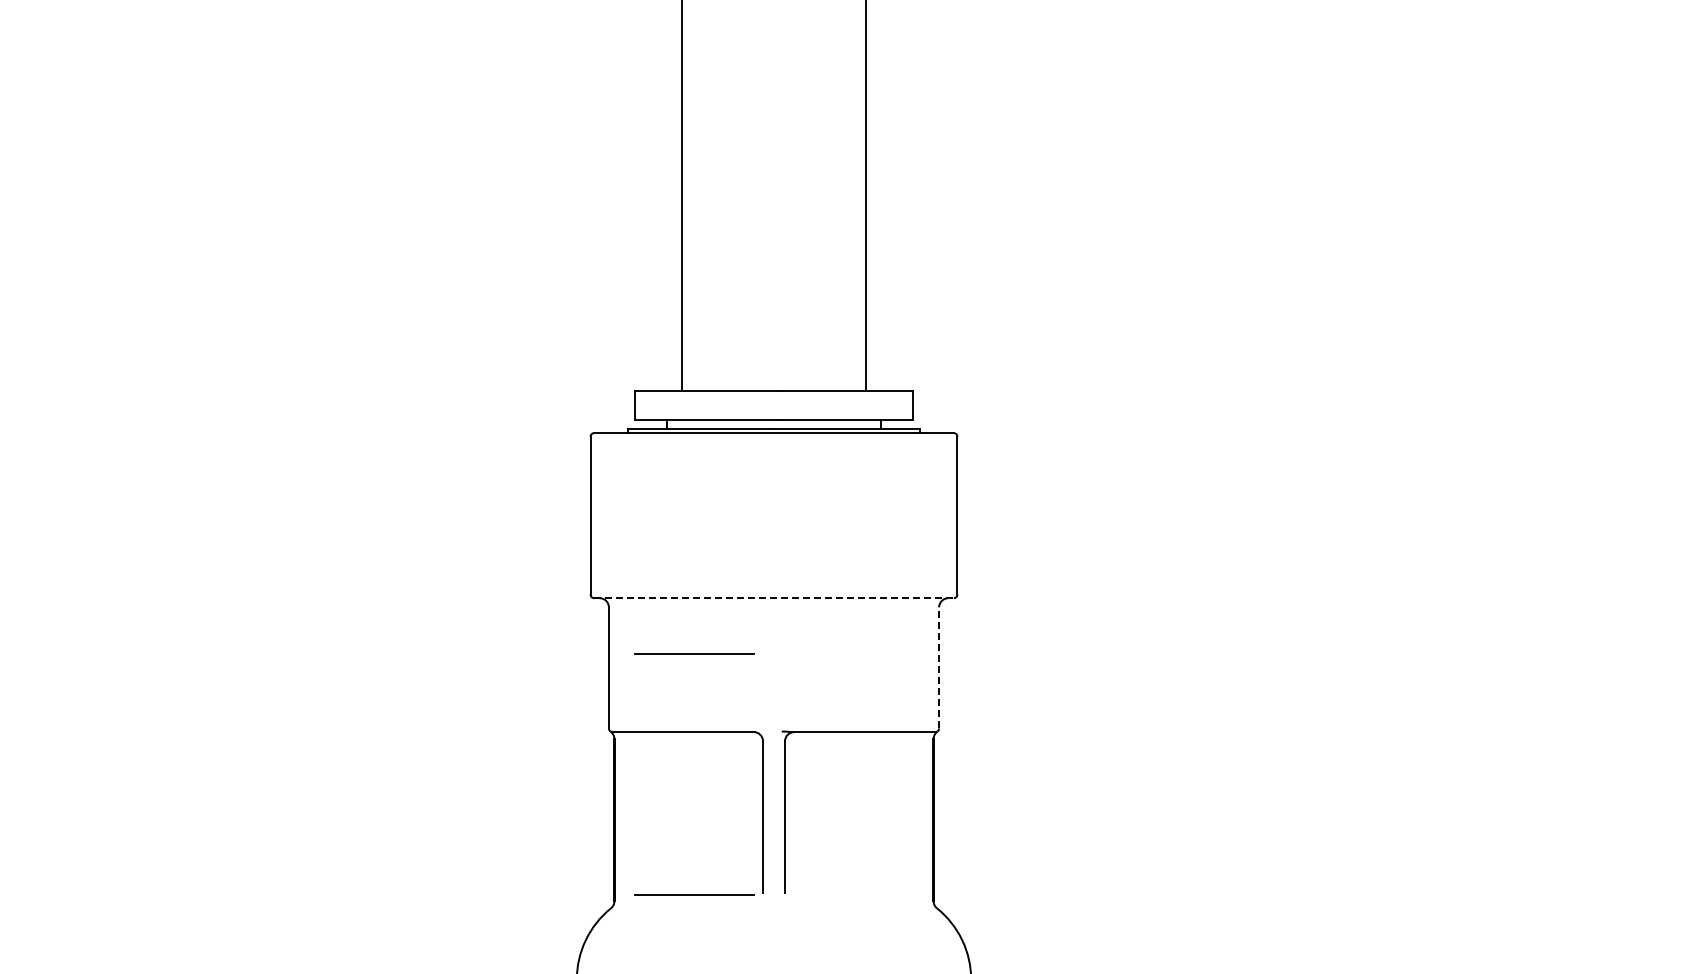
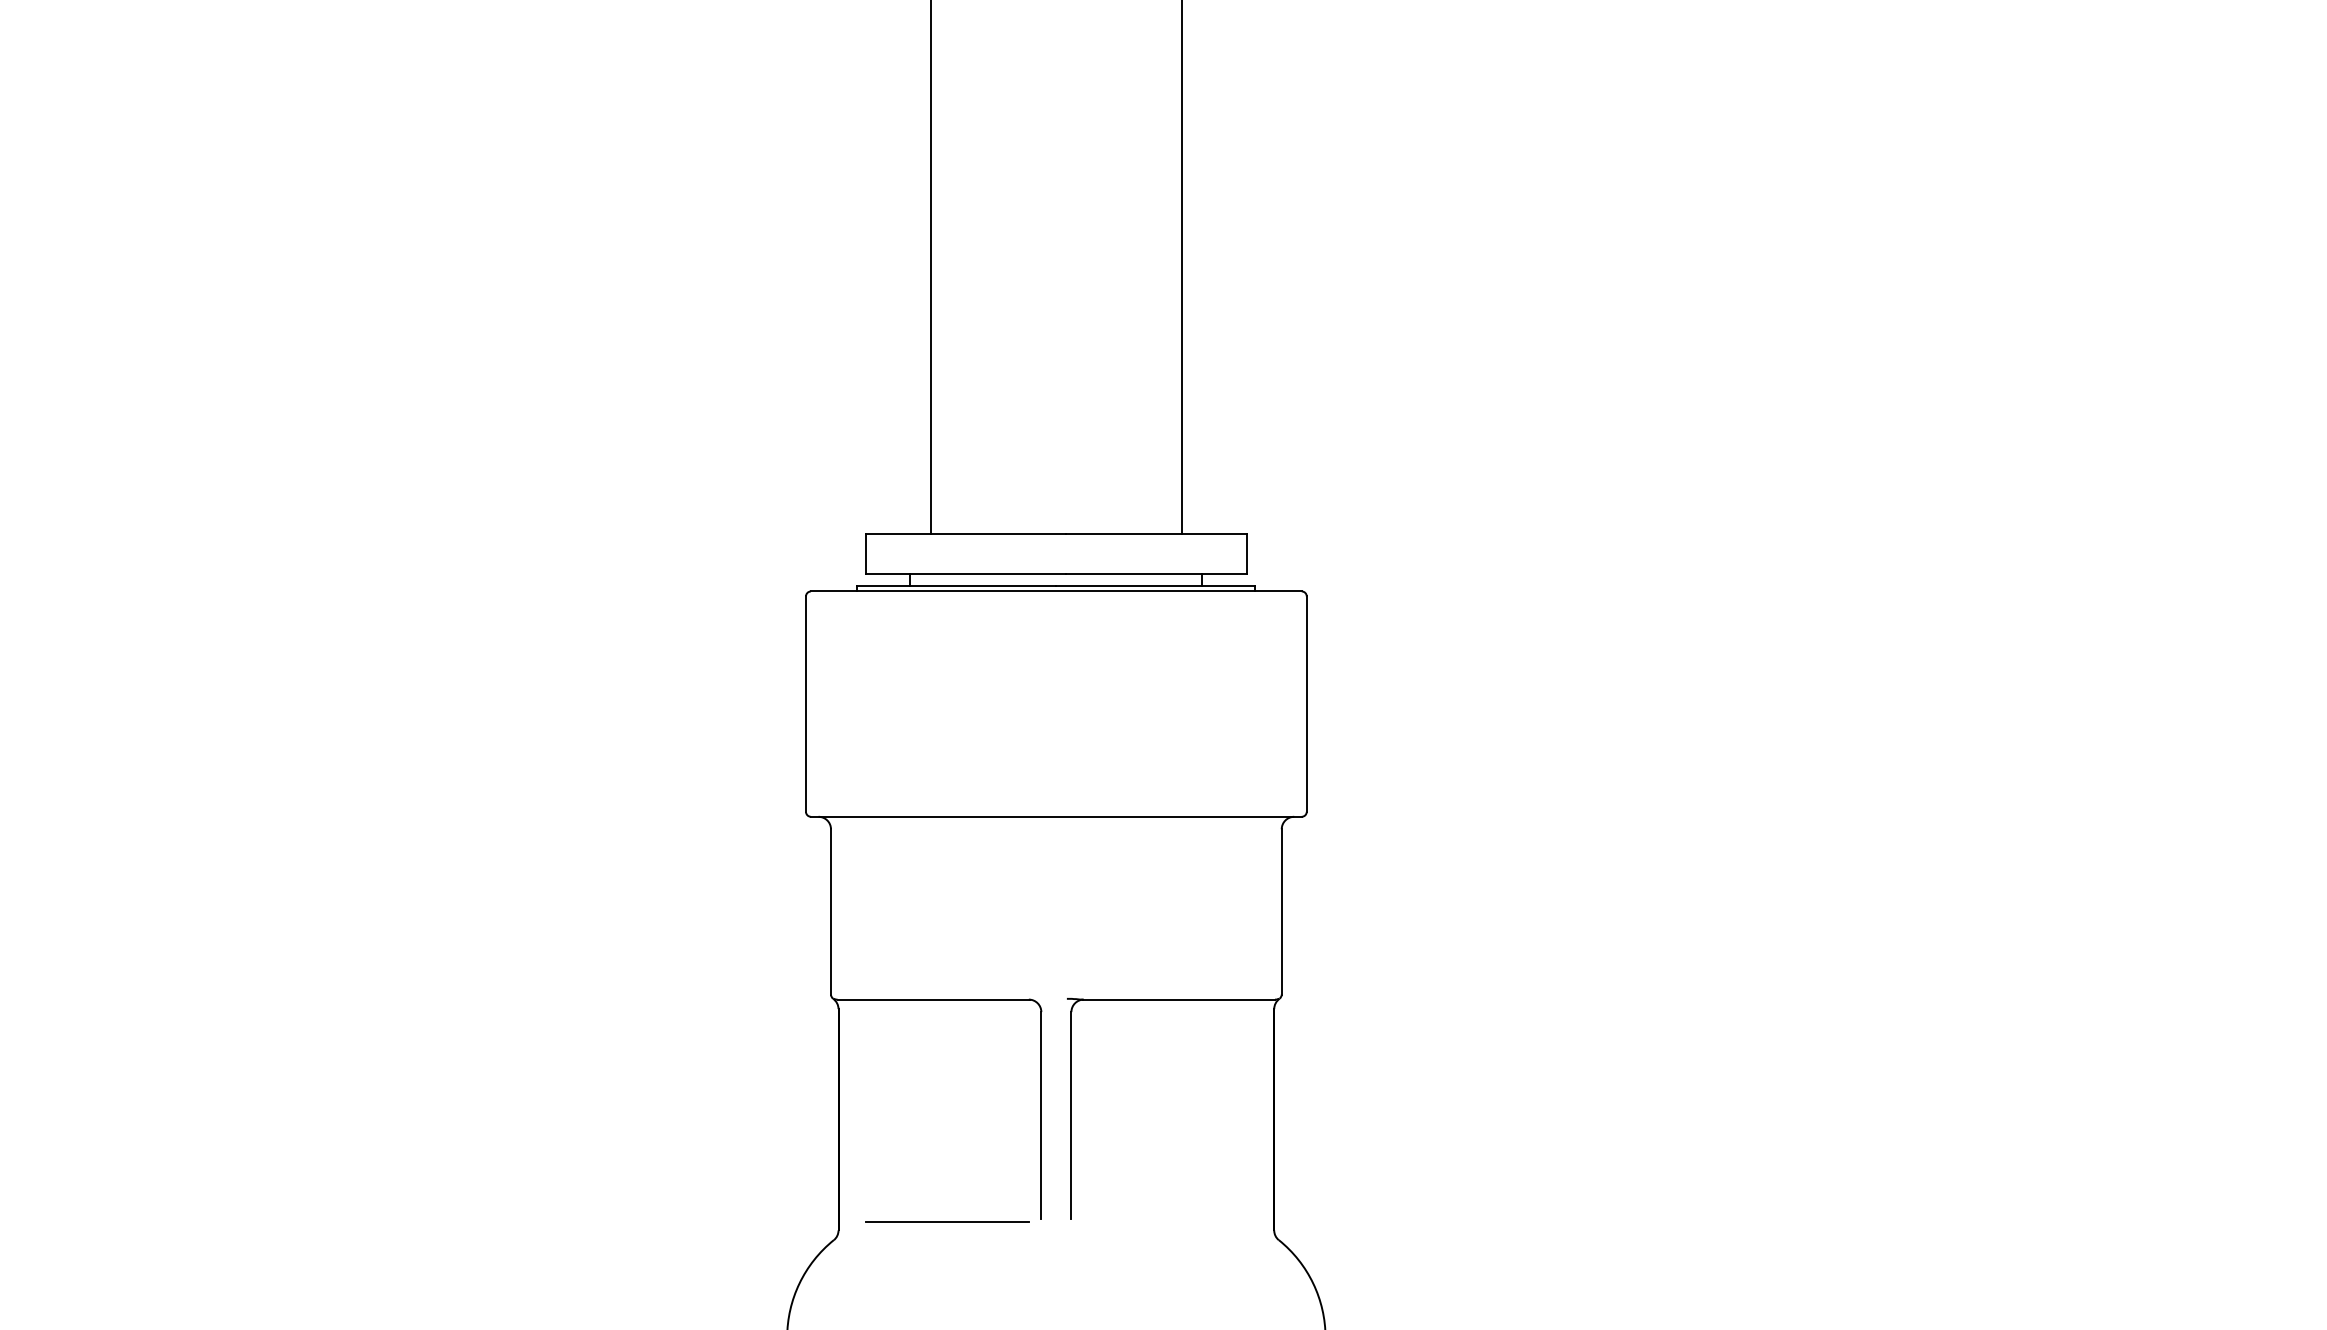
line: (774, 598) -> (1057, 817), dashed -> solid
line: (694, 653) -> (947, 892), removed
line: (939, 667) -> (1282, 911), dashed -> solid

